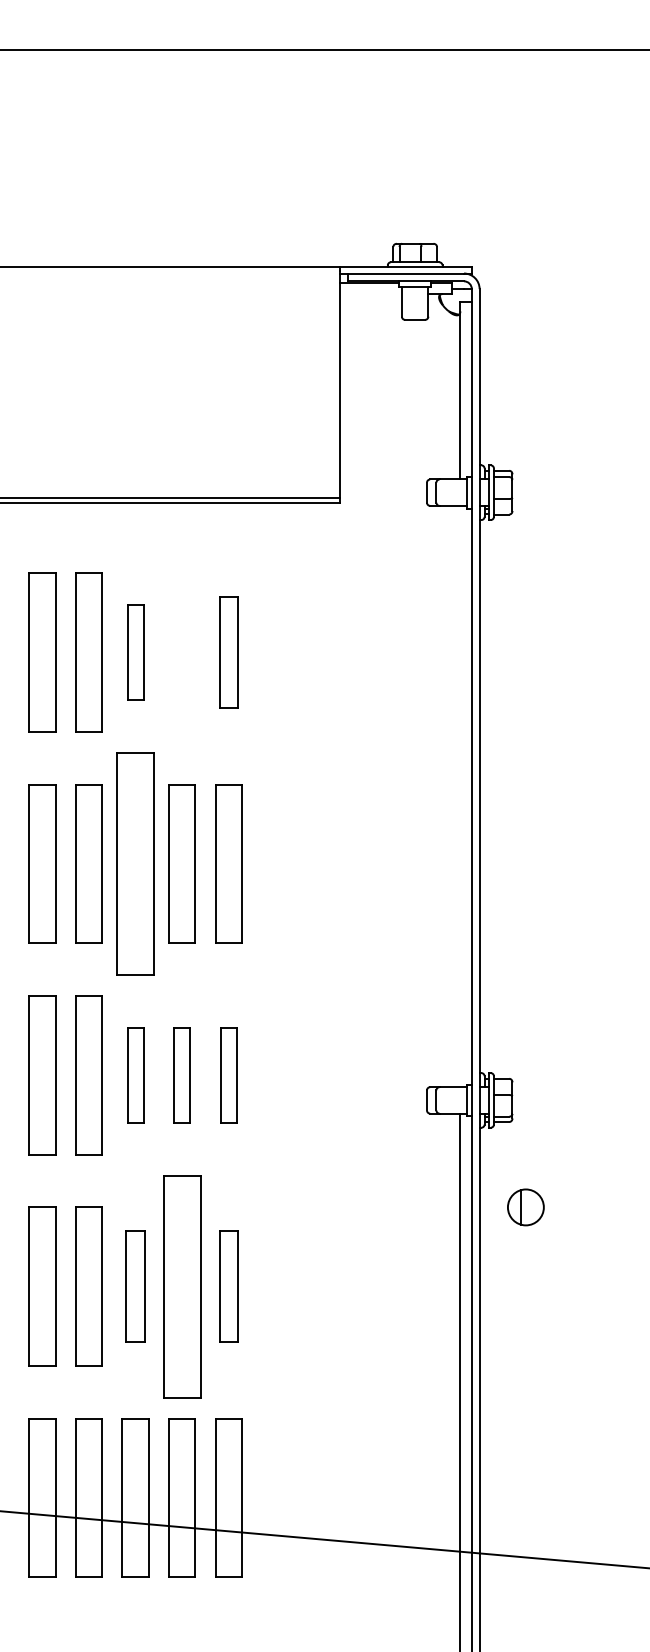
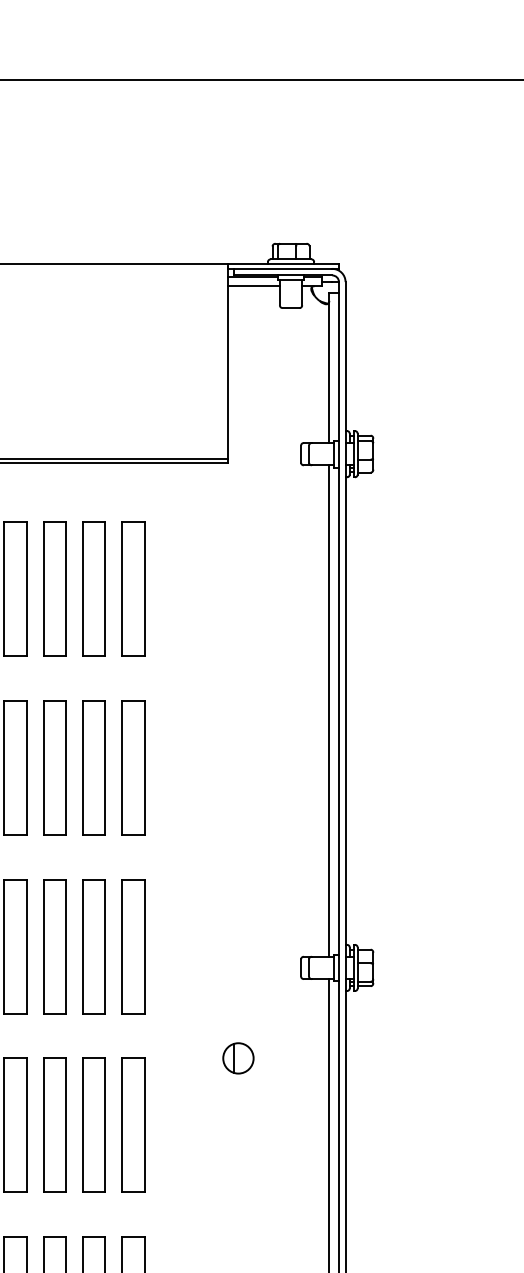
line: (370, 294) -> (253, 286), added
part: (135, 652) -> (54, 589), size x1.67
part: (181, 652) -> (93, 589), added
part: (228, 652) -> (133, 589), size x1.43
line: (460, 796) -> (329, 711), added
part: (135, 863) -> (54, 767), size x0.71
part: (135, 1075) -> (54, 946), size x1.67
part: (181, 1075) -> (93, 946), size x1.67
part: (228, 1075) -> (133, 946), size x1.67
part: (525, 1207) -> (238, 1058), moved
part: (135, 1286) -> (54, 1125), size x1.43
part: (181, 1286) -> (93, 1125), size x0.71
part: (228, 1286) -> (133, 1125), size x1.43

